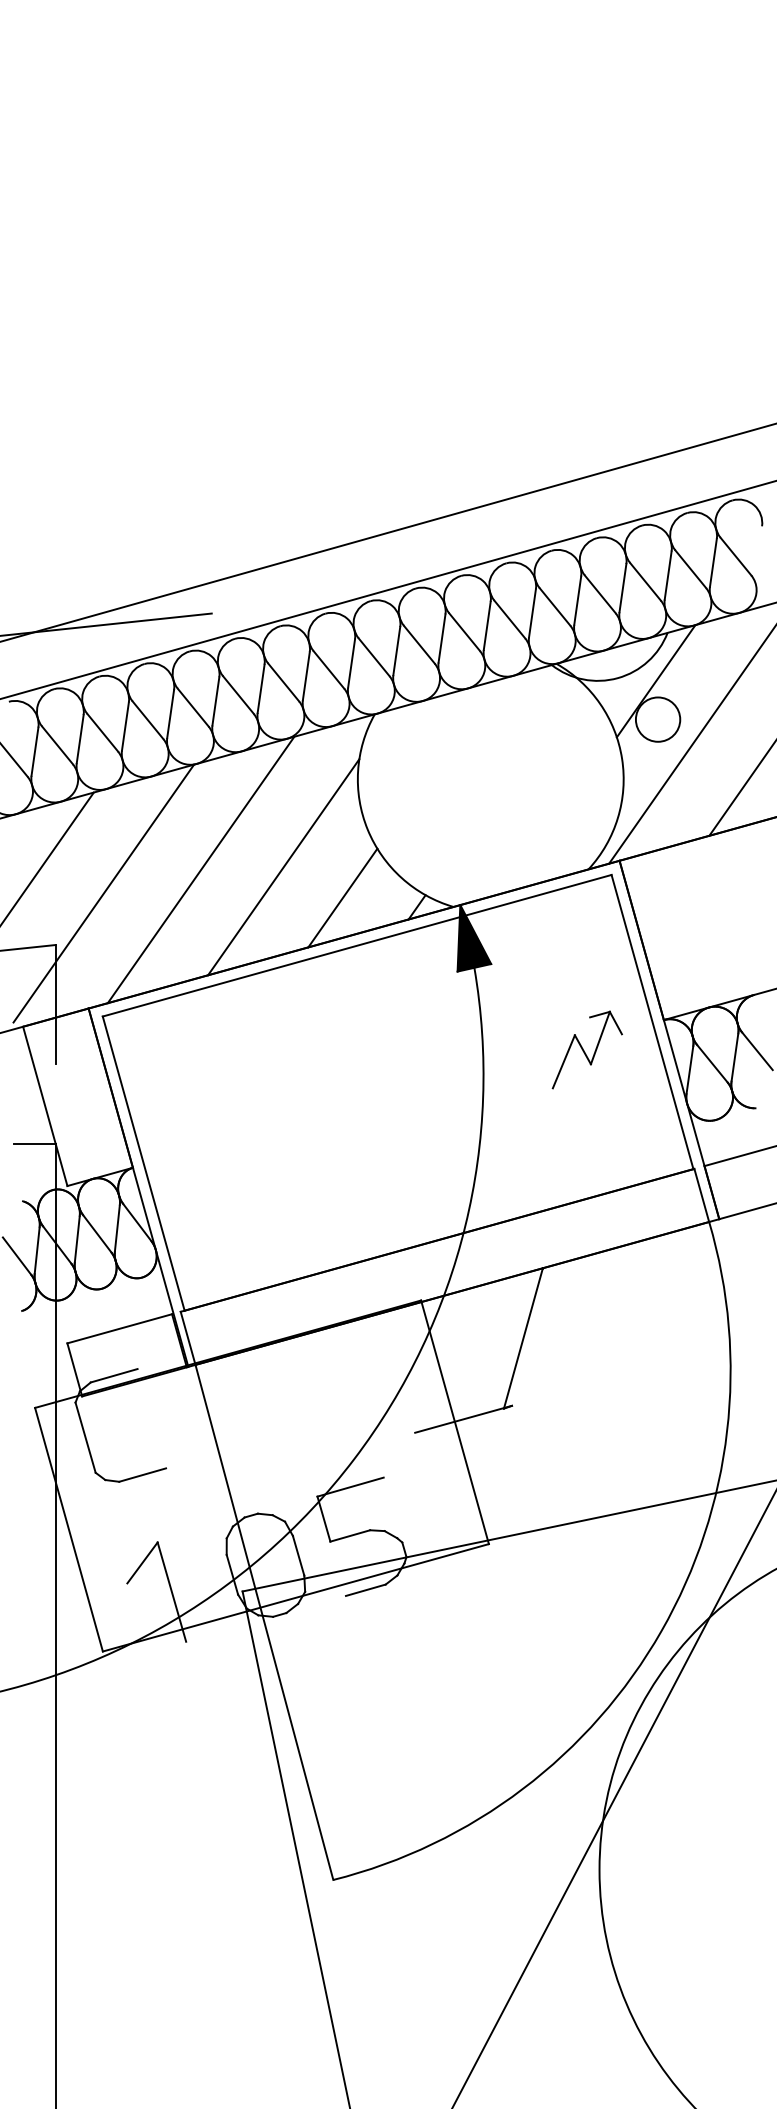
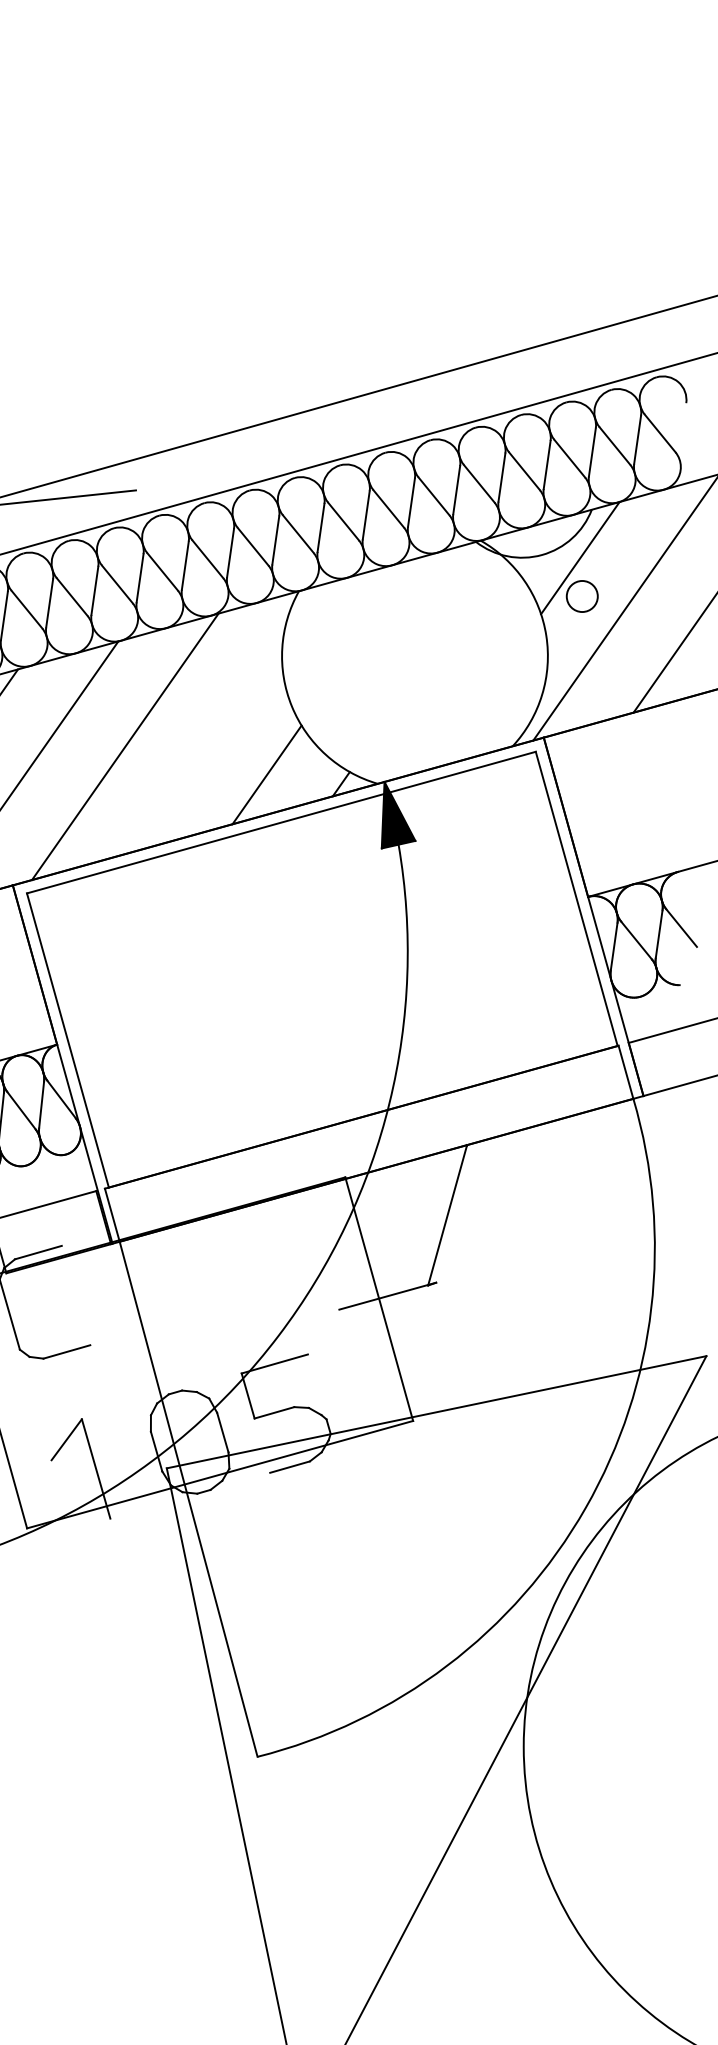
circle: (657, 719) -> (581, 596), size x0.7
line: (283, 867) -> (207, 744), removed
part: (586, 1049) -> (510, 926), removed

